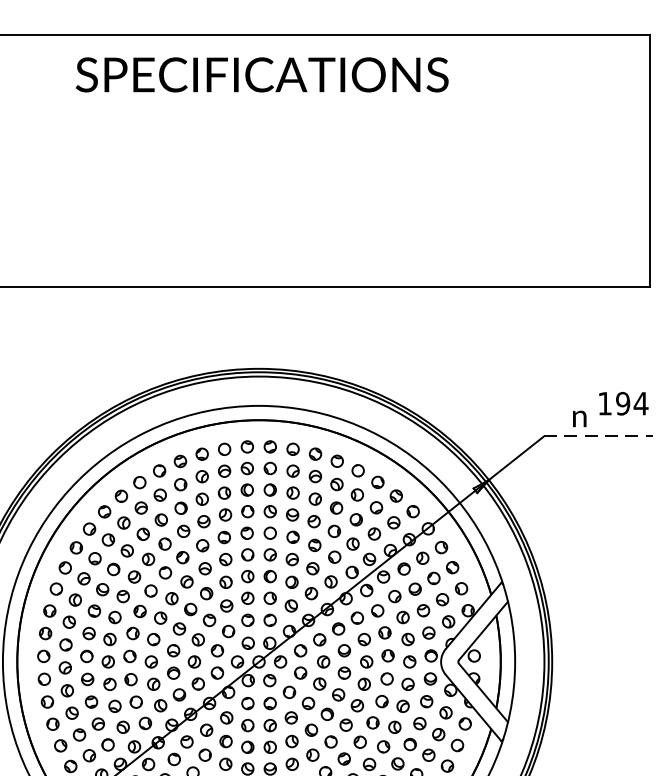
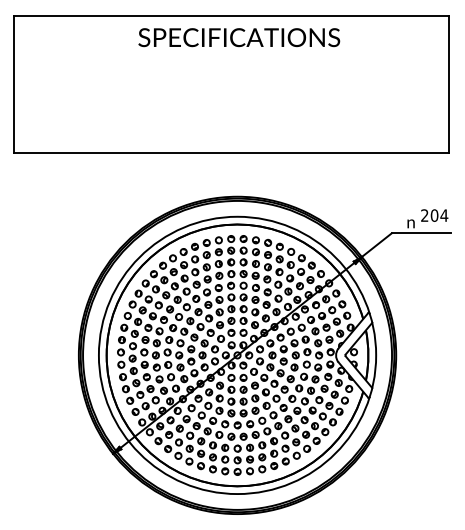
text: (613, 403) -> (429, 215), 194 -> 204
line: (598, 436) -> (421, 233), dashed -> solid

